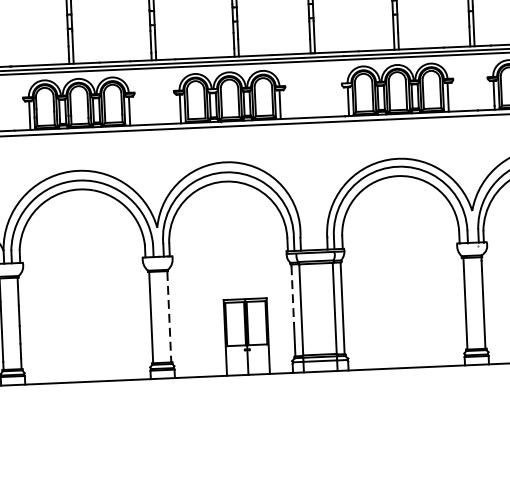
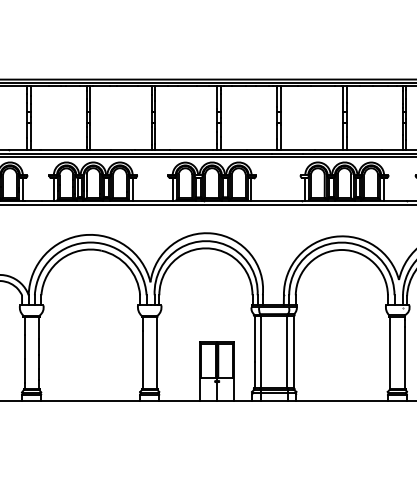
line: (292, 295) -> (254, 340), dashed -> solid
line: (168, 317) -> (156, 353), dashed -> solid

